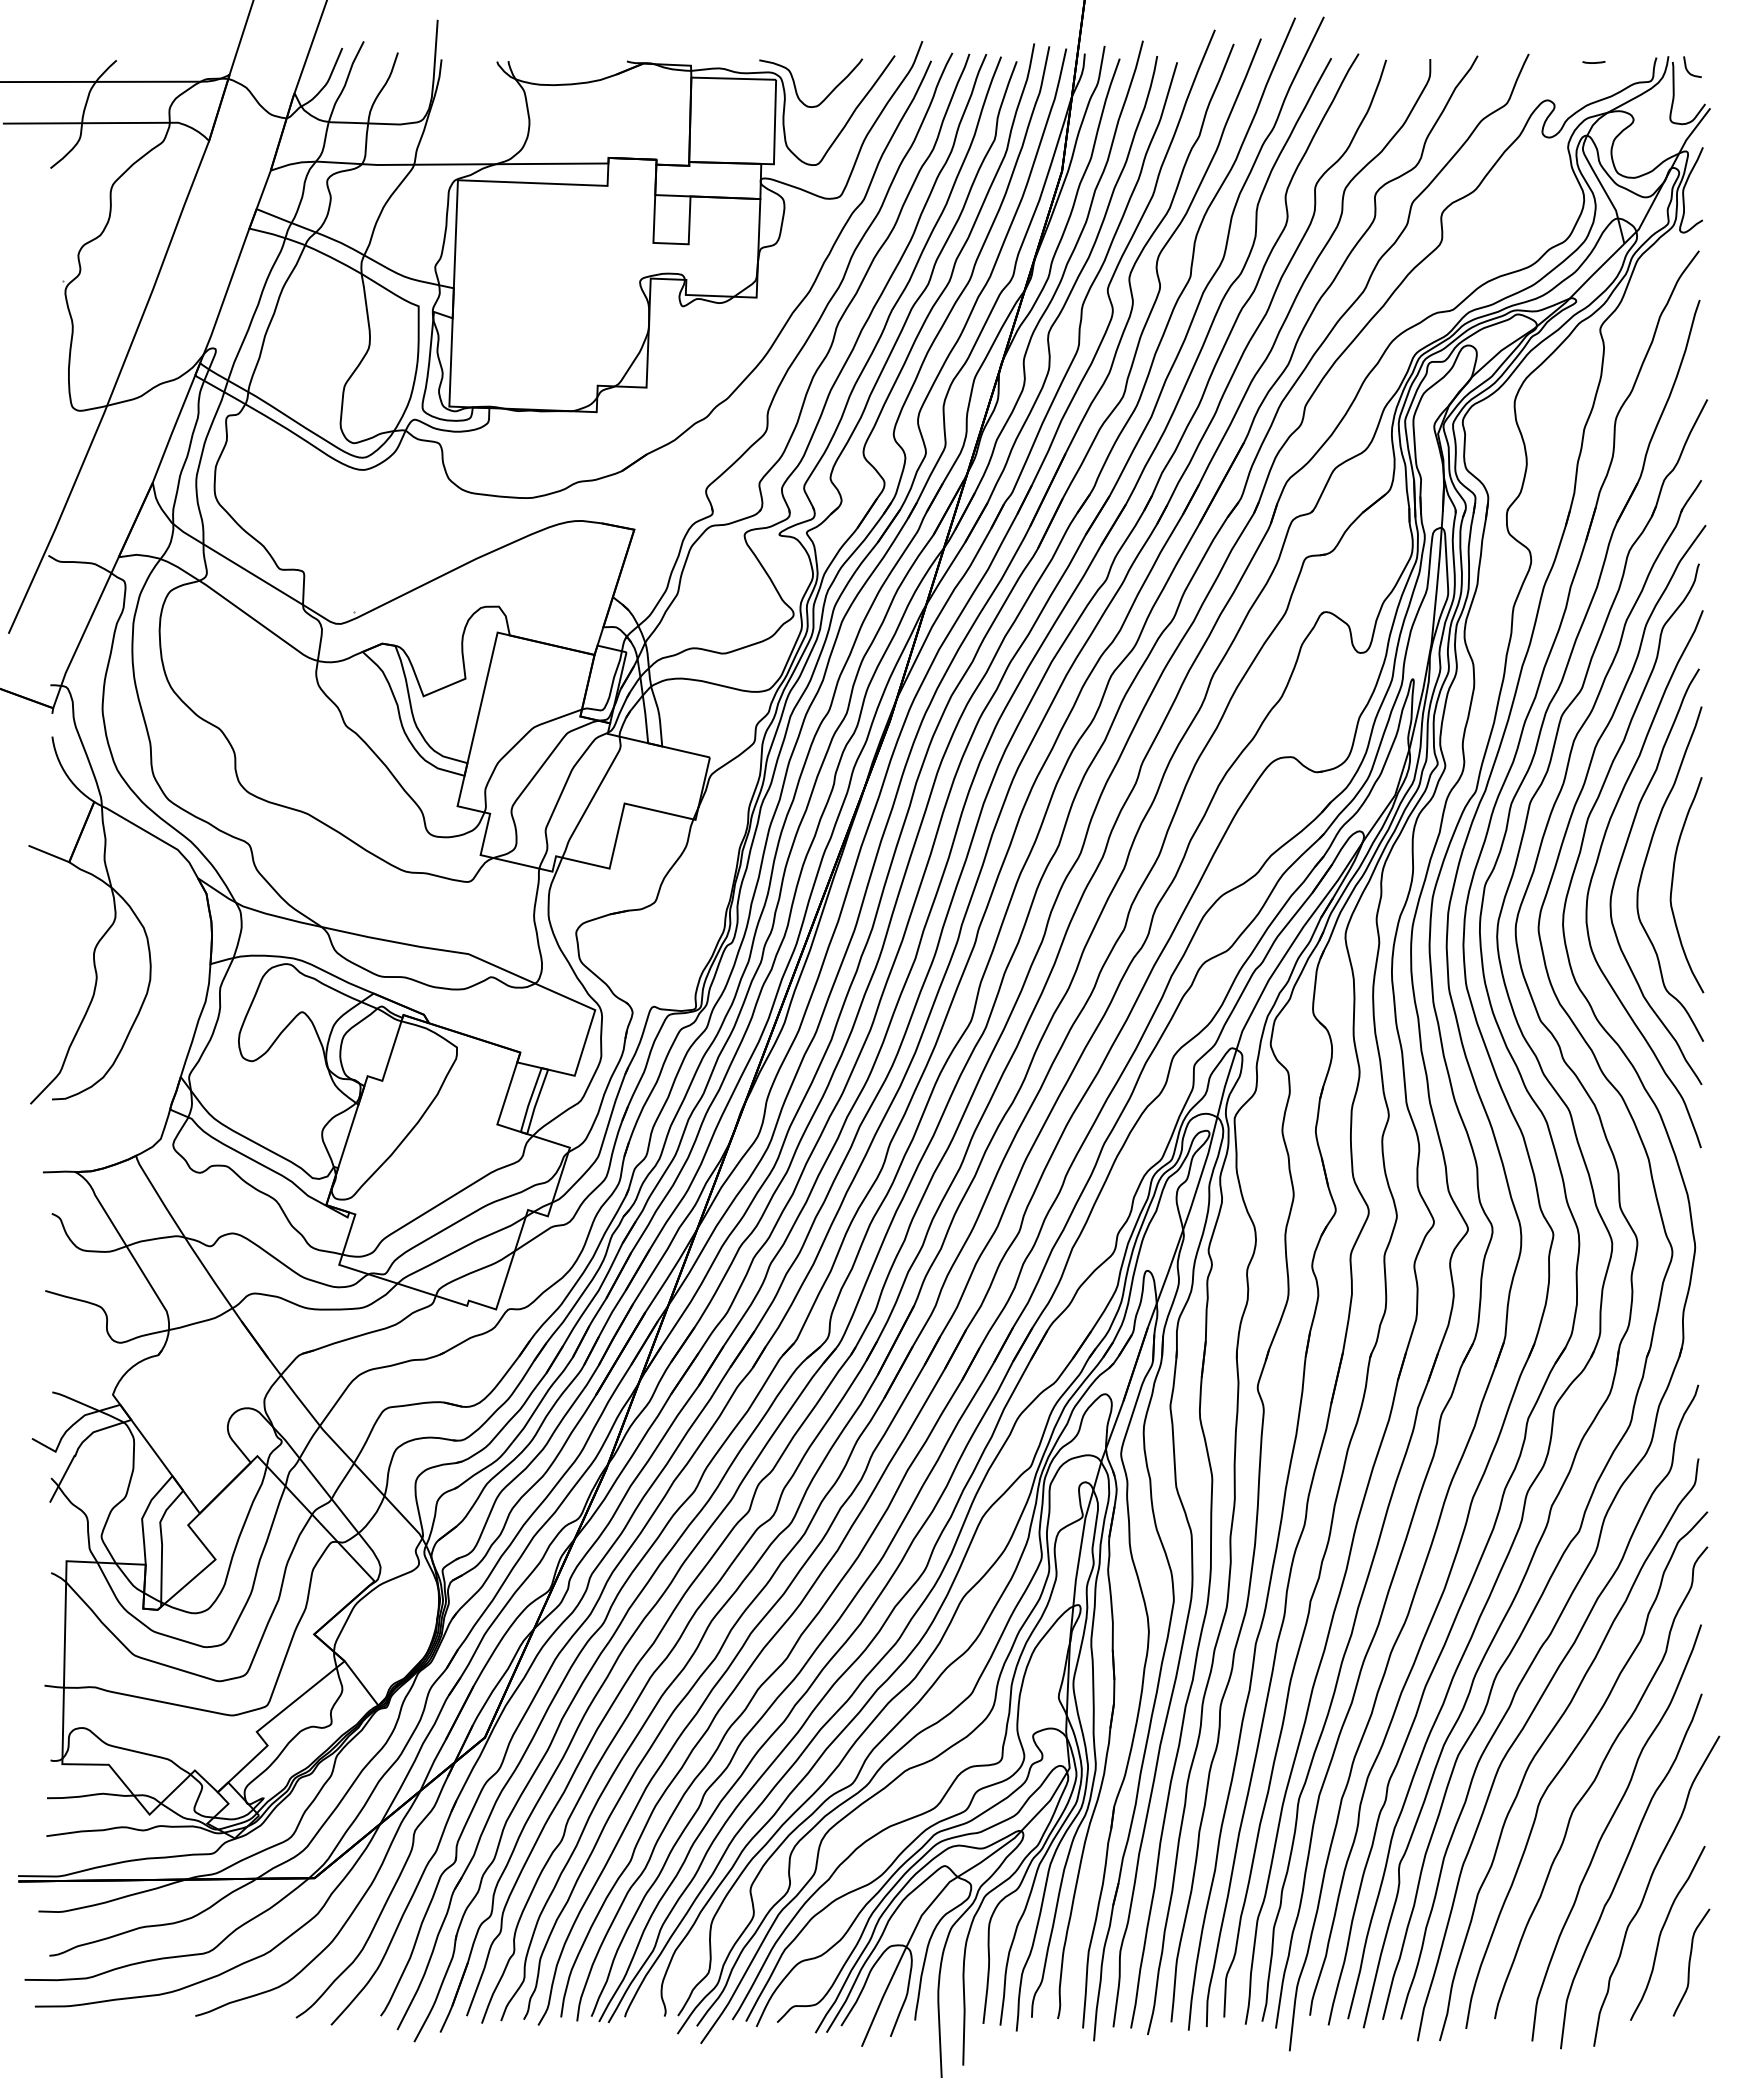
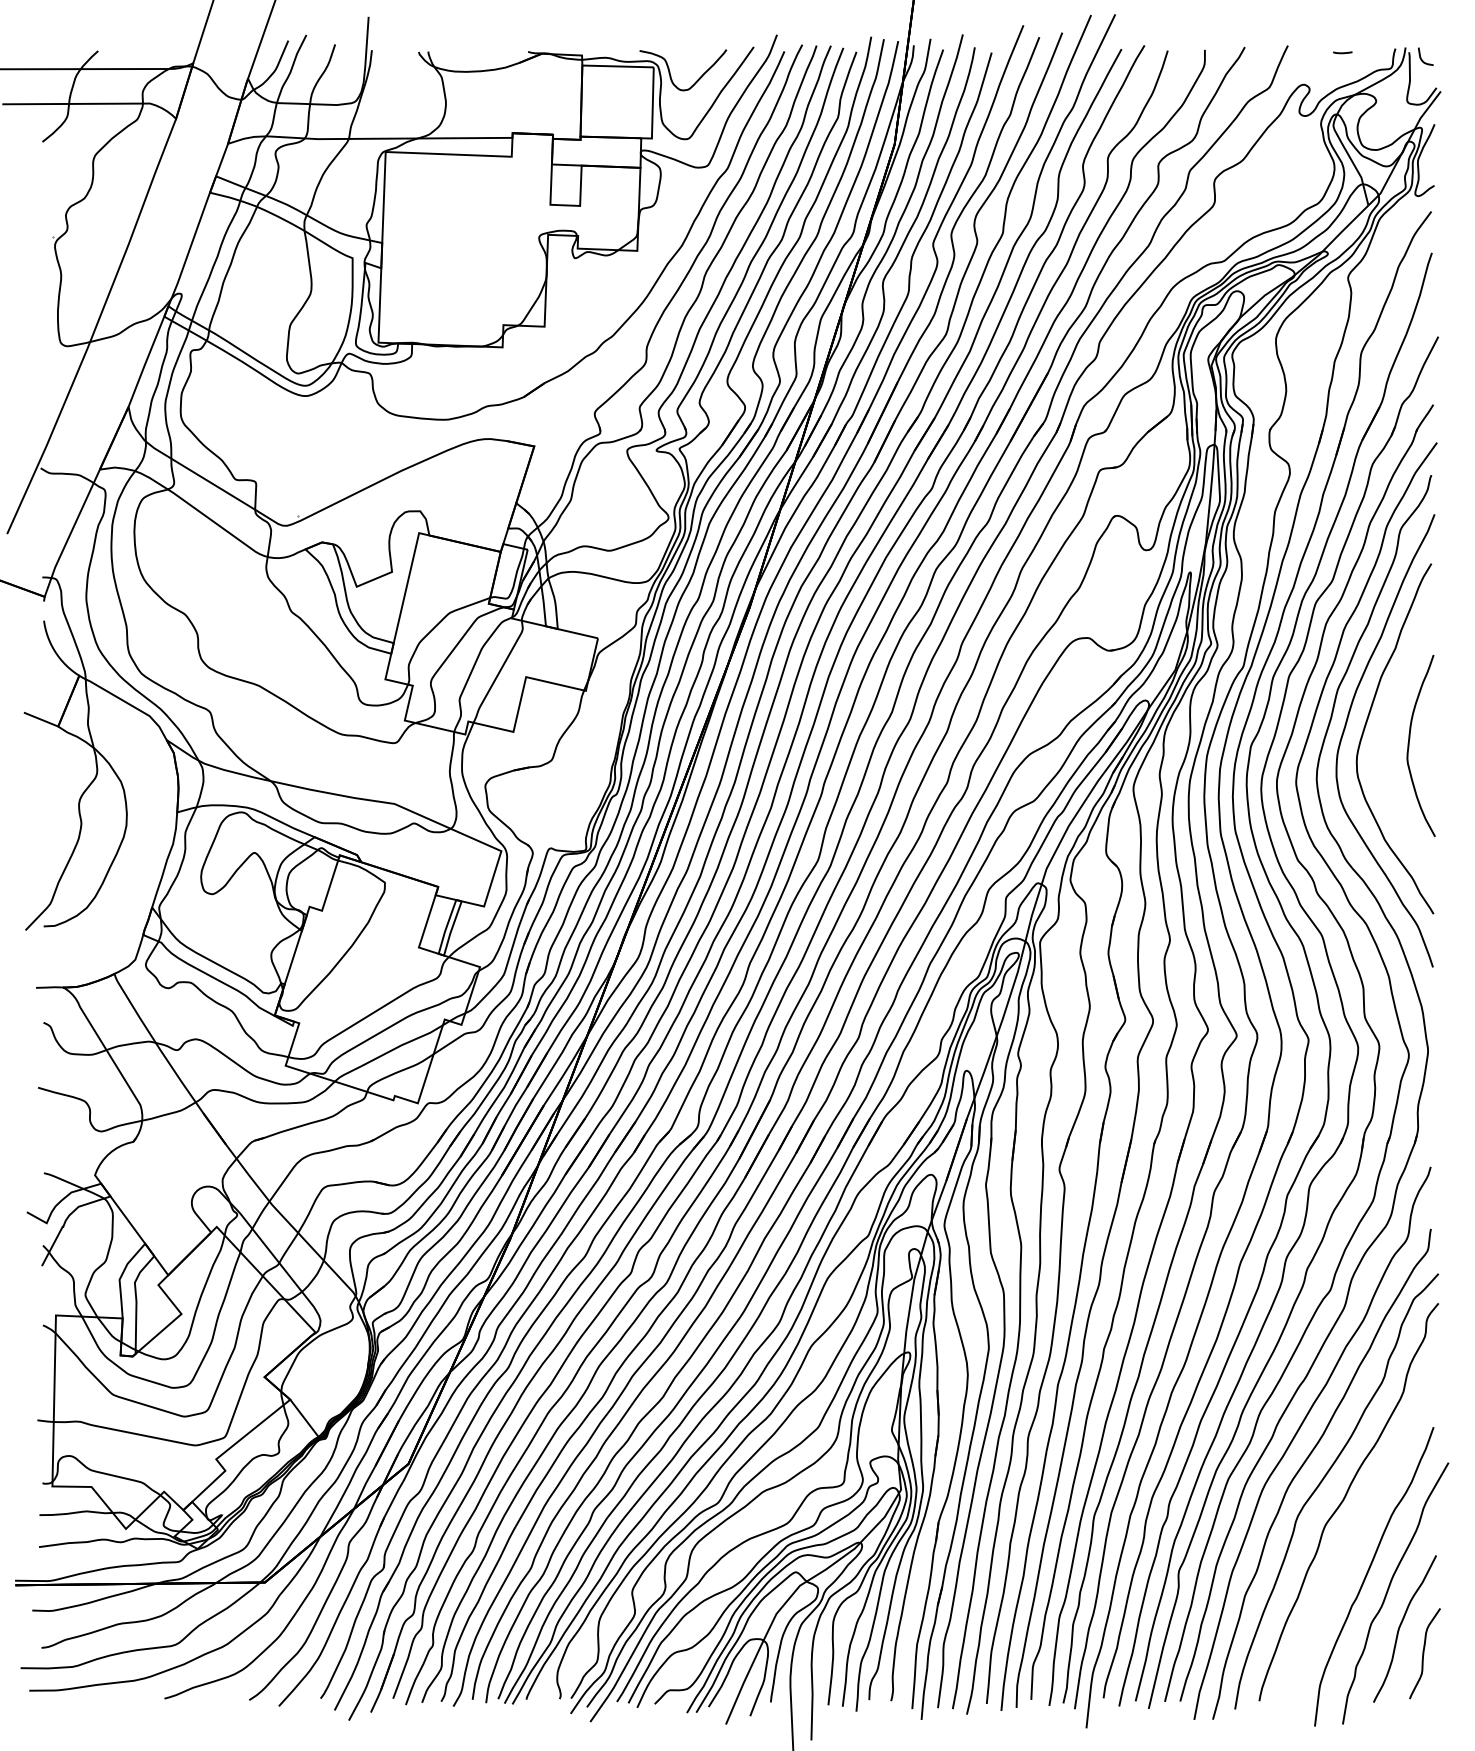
curve: (1645, 864) -> (1386, 728), removed
curve: (1607, 1828) -> (1354, 1540), removed

